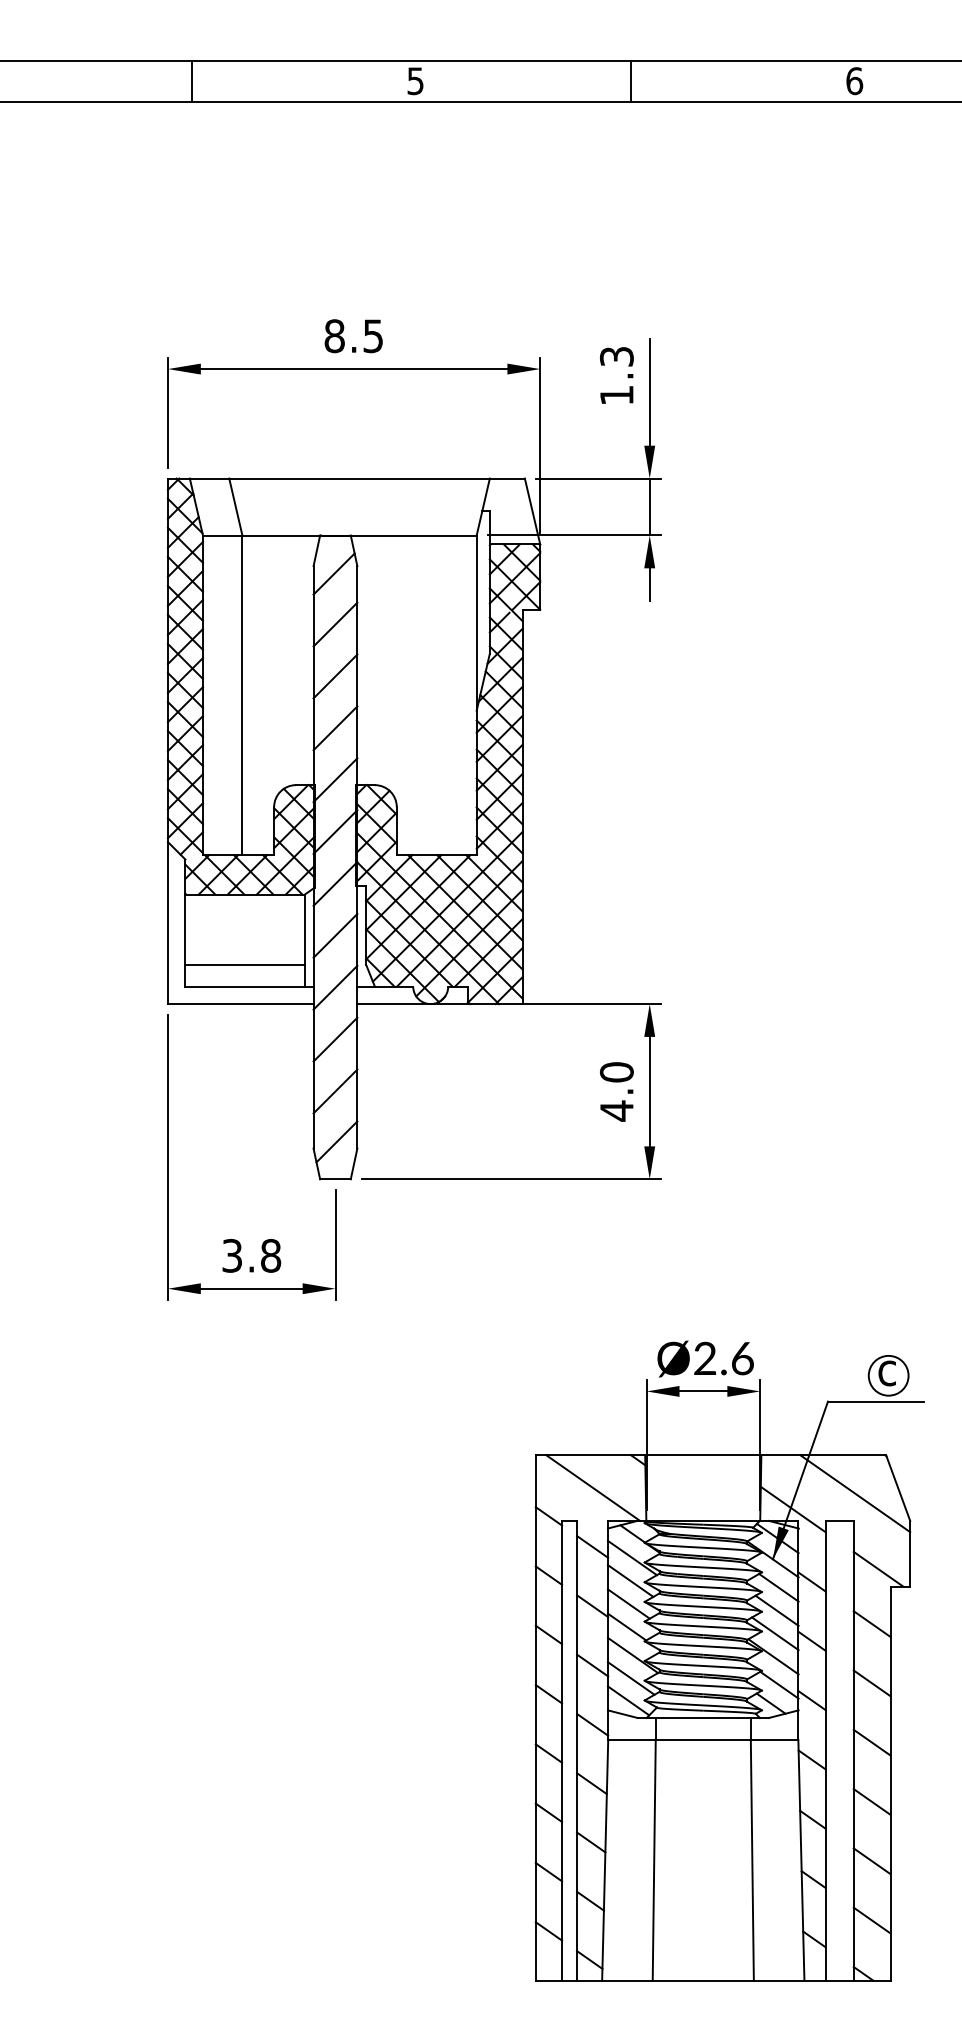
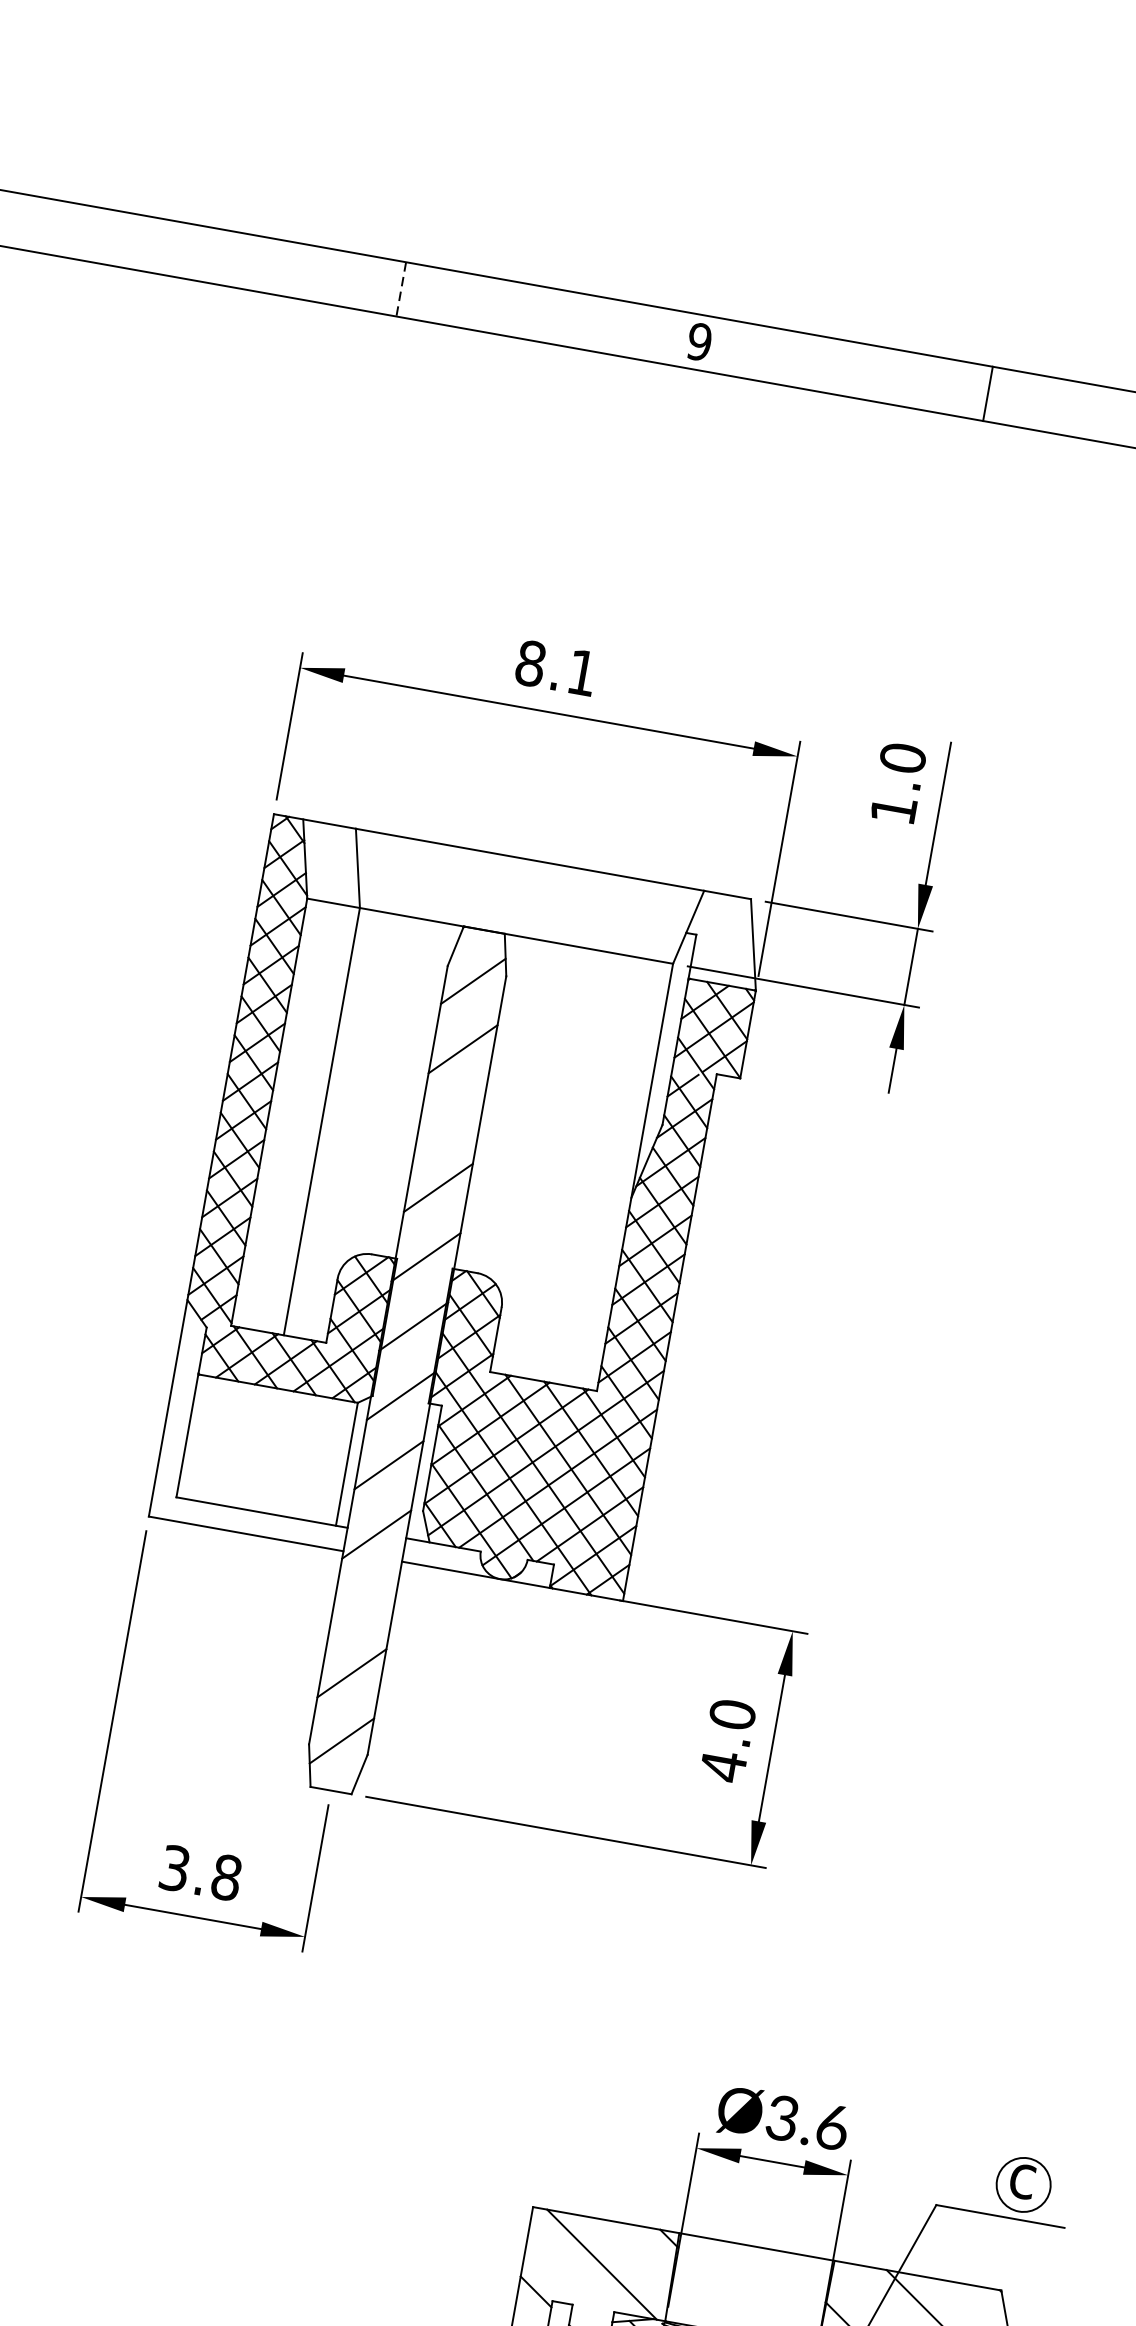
text: (415, 80) -> (699, 341), 5 -> 9
line: (192, 82) -> (401, 290), solid -> dashed
text: (372, 336) -> (581, 672), 8.5 -> 8.1
text: (616, 356) -> (902, 757), 1.3 -> 1.0
line: (335, 676) -> (450, 1118), removed
line: (244, 964) -> (260, 1481), removed
line: (335, 1039) -> (364, 1603), removed
text: (704, 1359) -> (781, 2119), Ø2.6 -> Ø3.6

